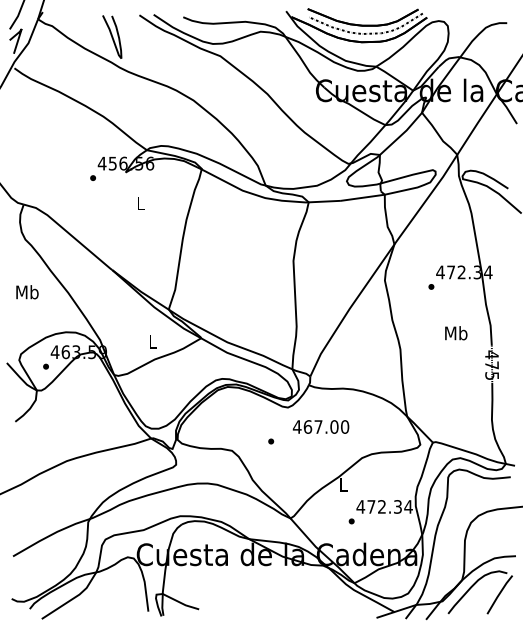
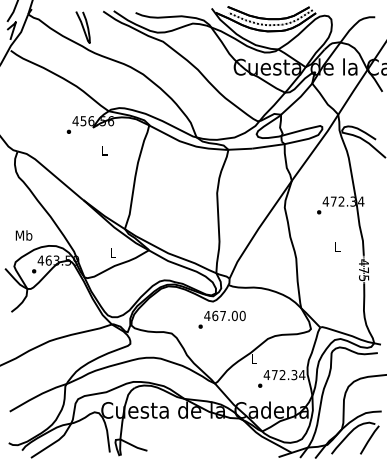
text: (27, 292) -> (24, 235), moved
text: (456, 333) -> (337, 246), Mb -> L
text: (320, 426) -> (224, 315), moved

